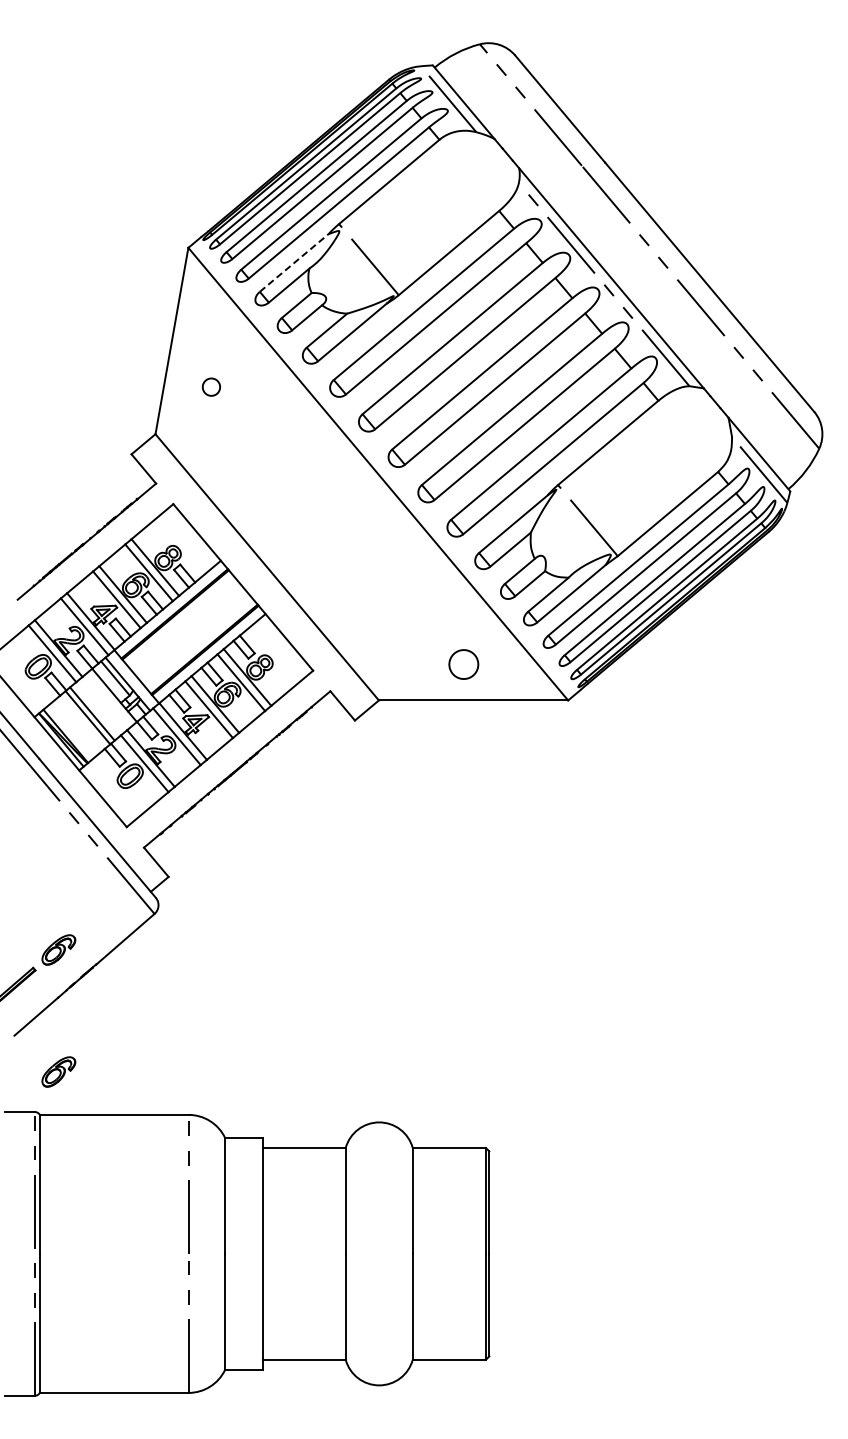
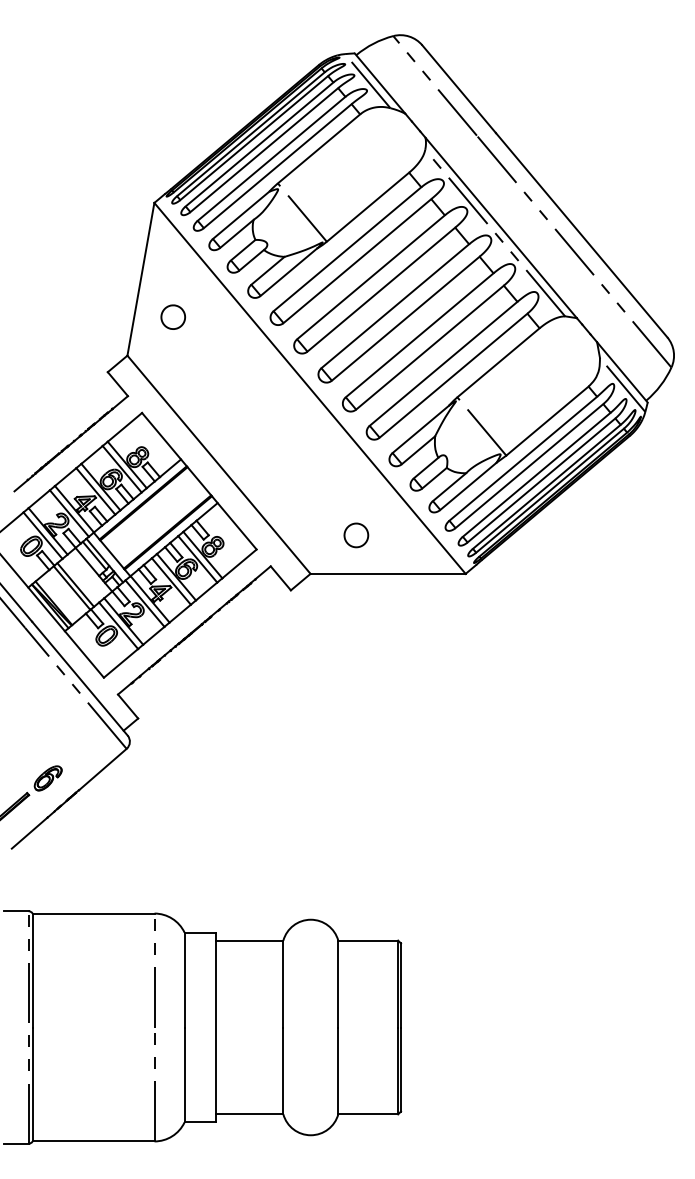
line: (294, 263) -> (241, 215), dashed -> solid
part: (211, 386) -> (173, 316), size x1.67
part: (463, 664) -> (356, 535), moved
part: (58, 1071) -> (47, 877), removed

